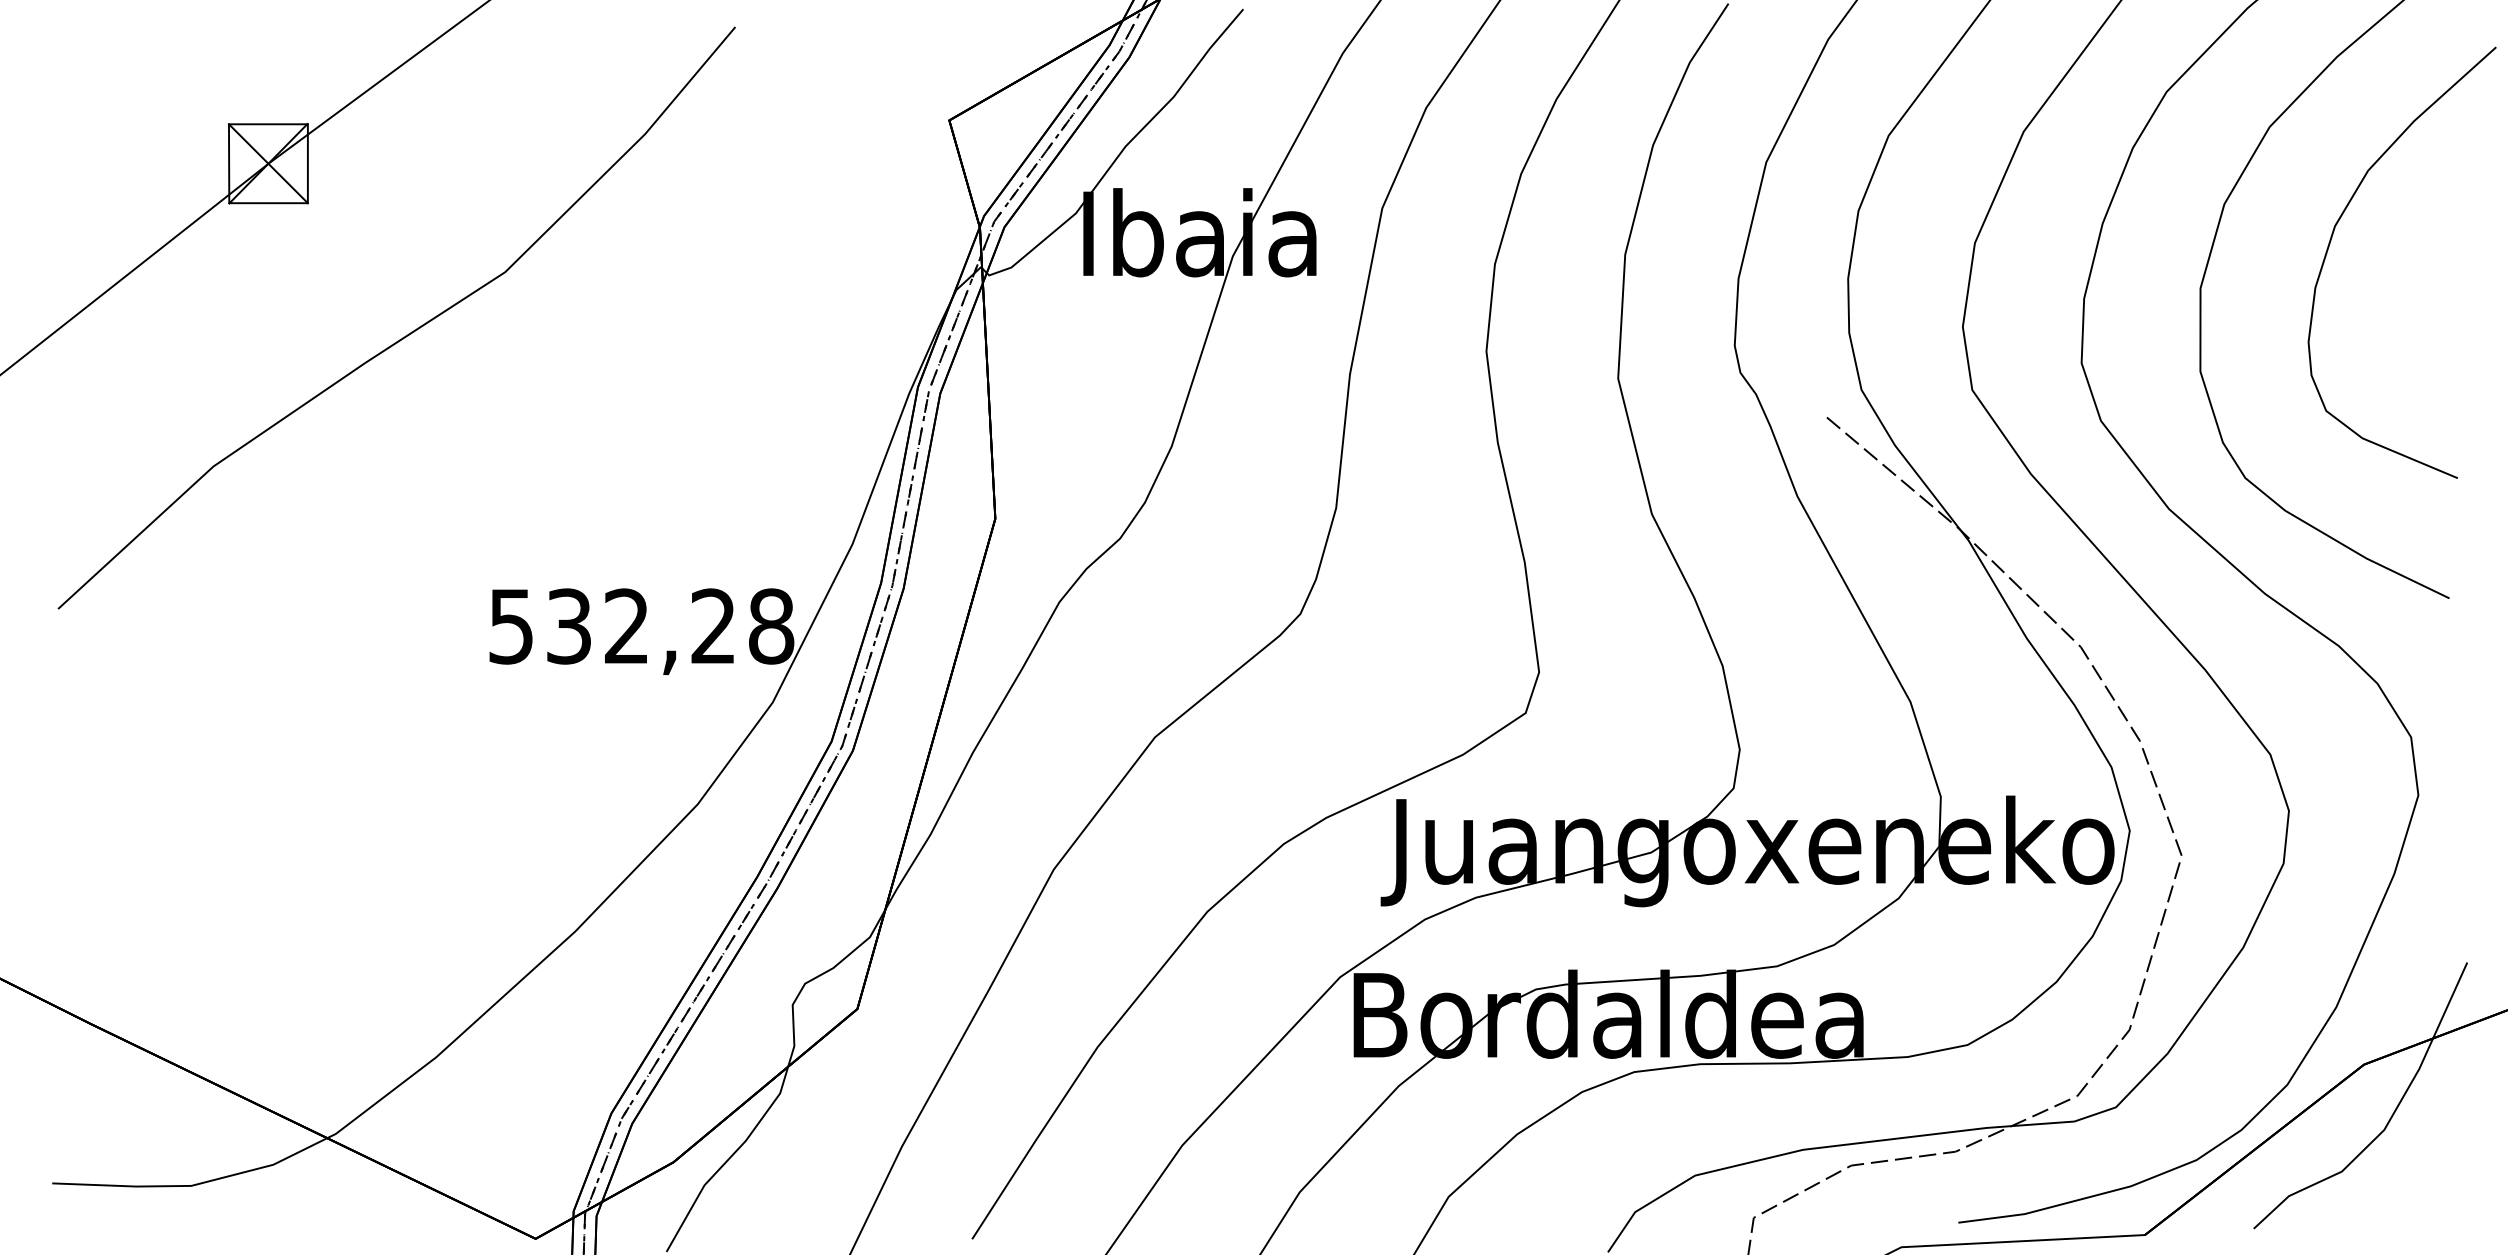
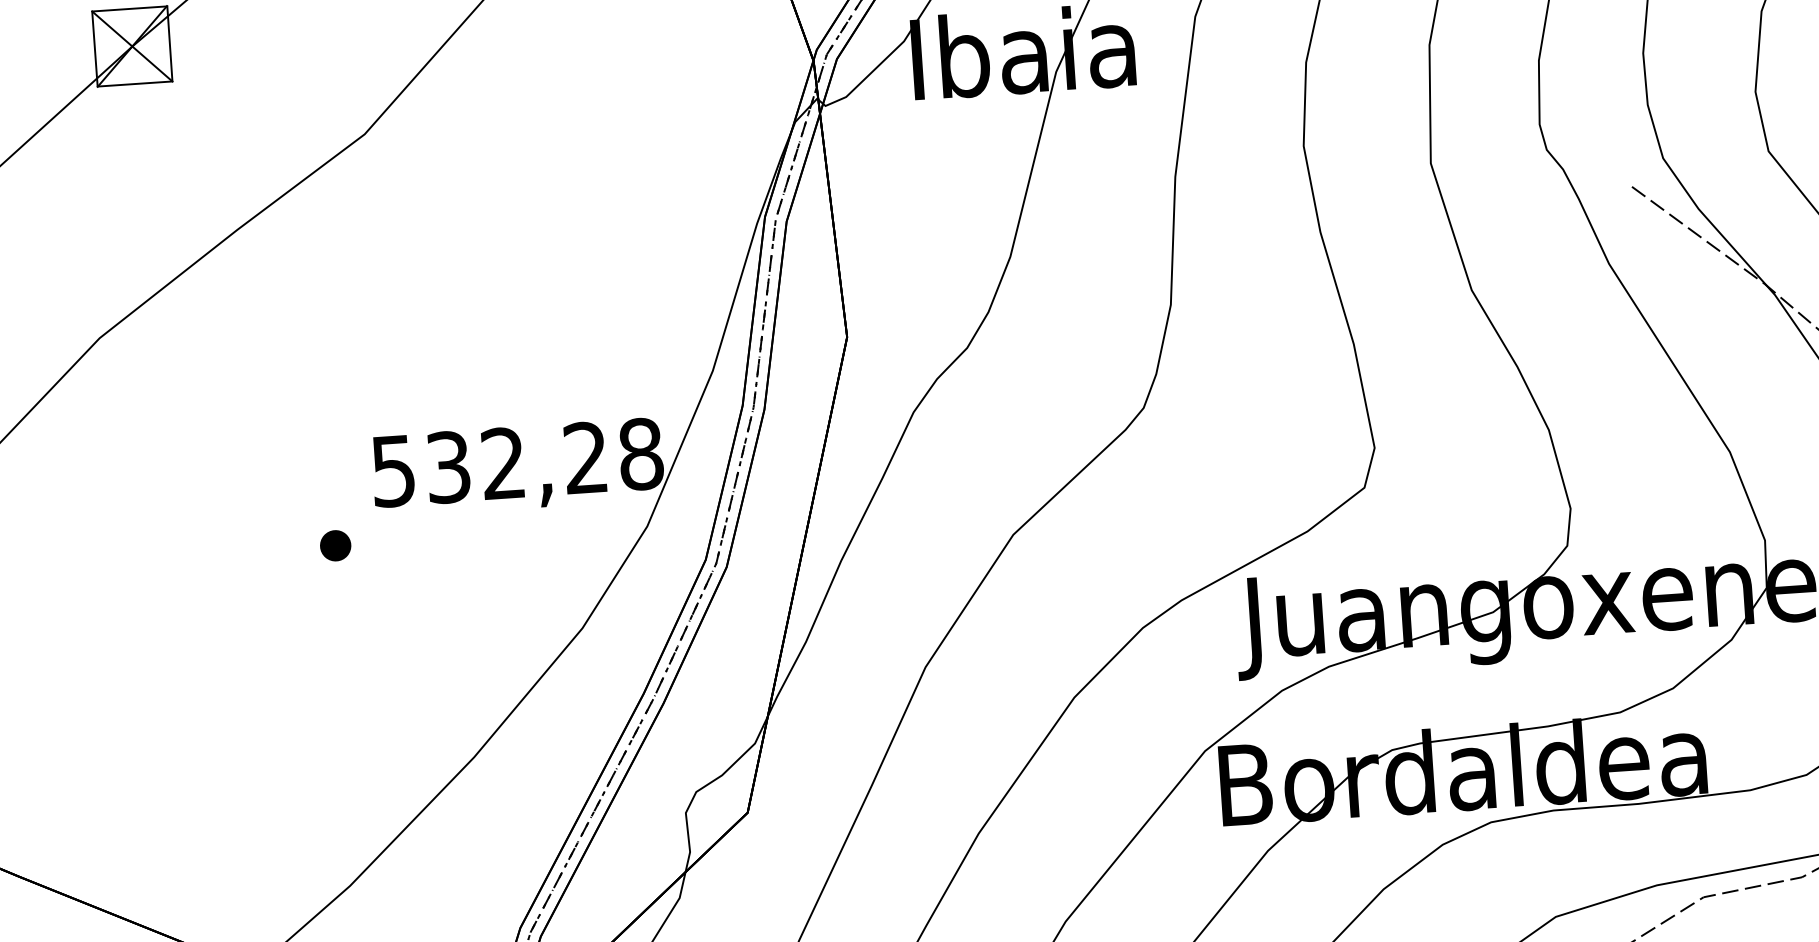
part: (445, 700) -> (335, 545), added

